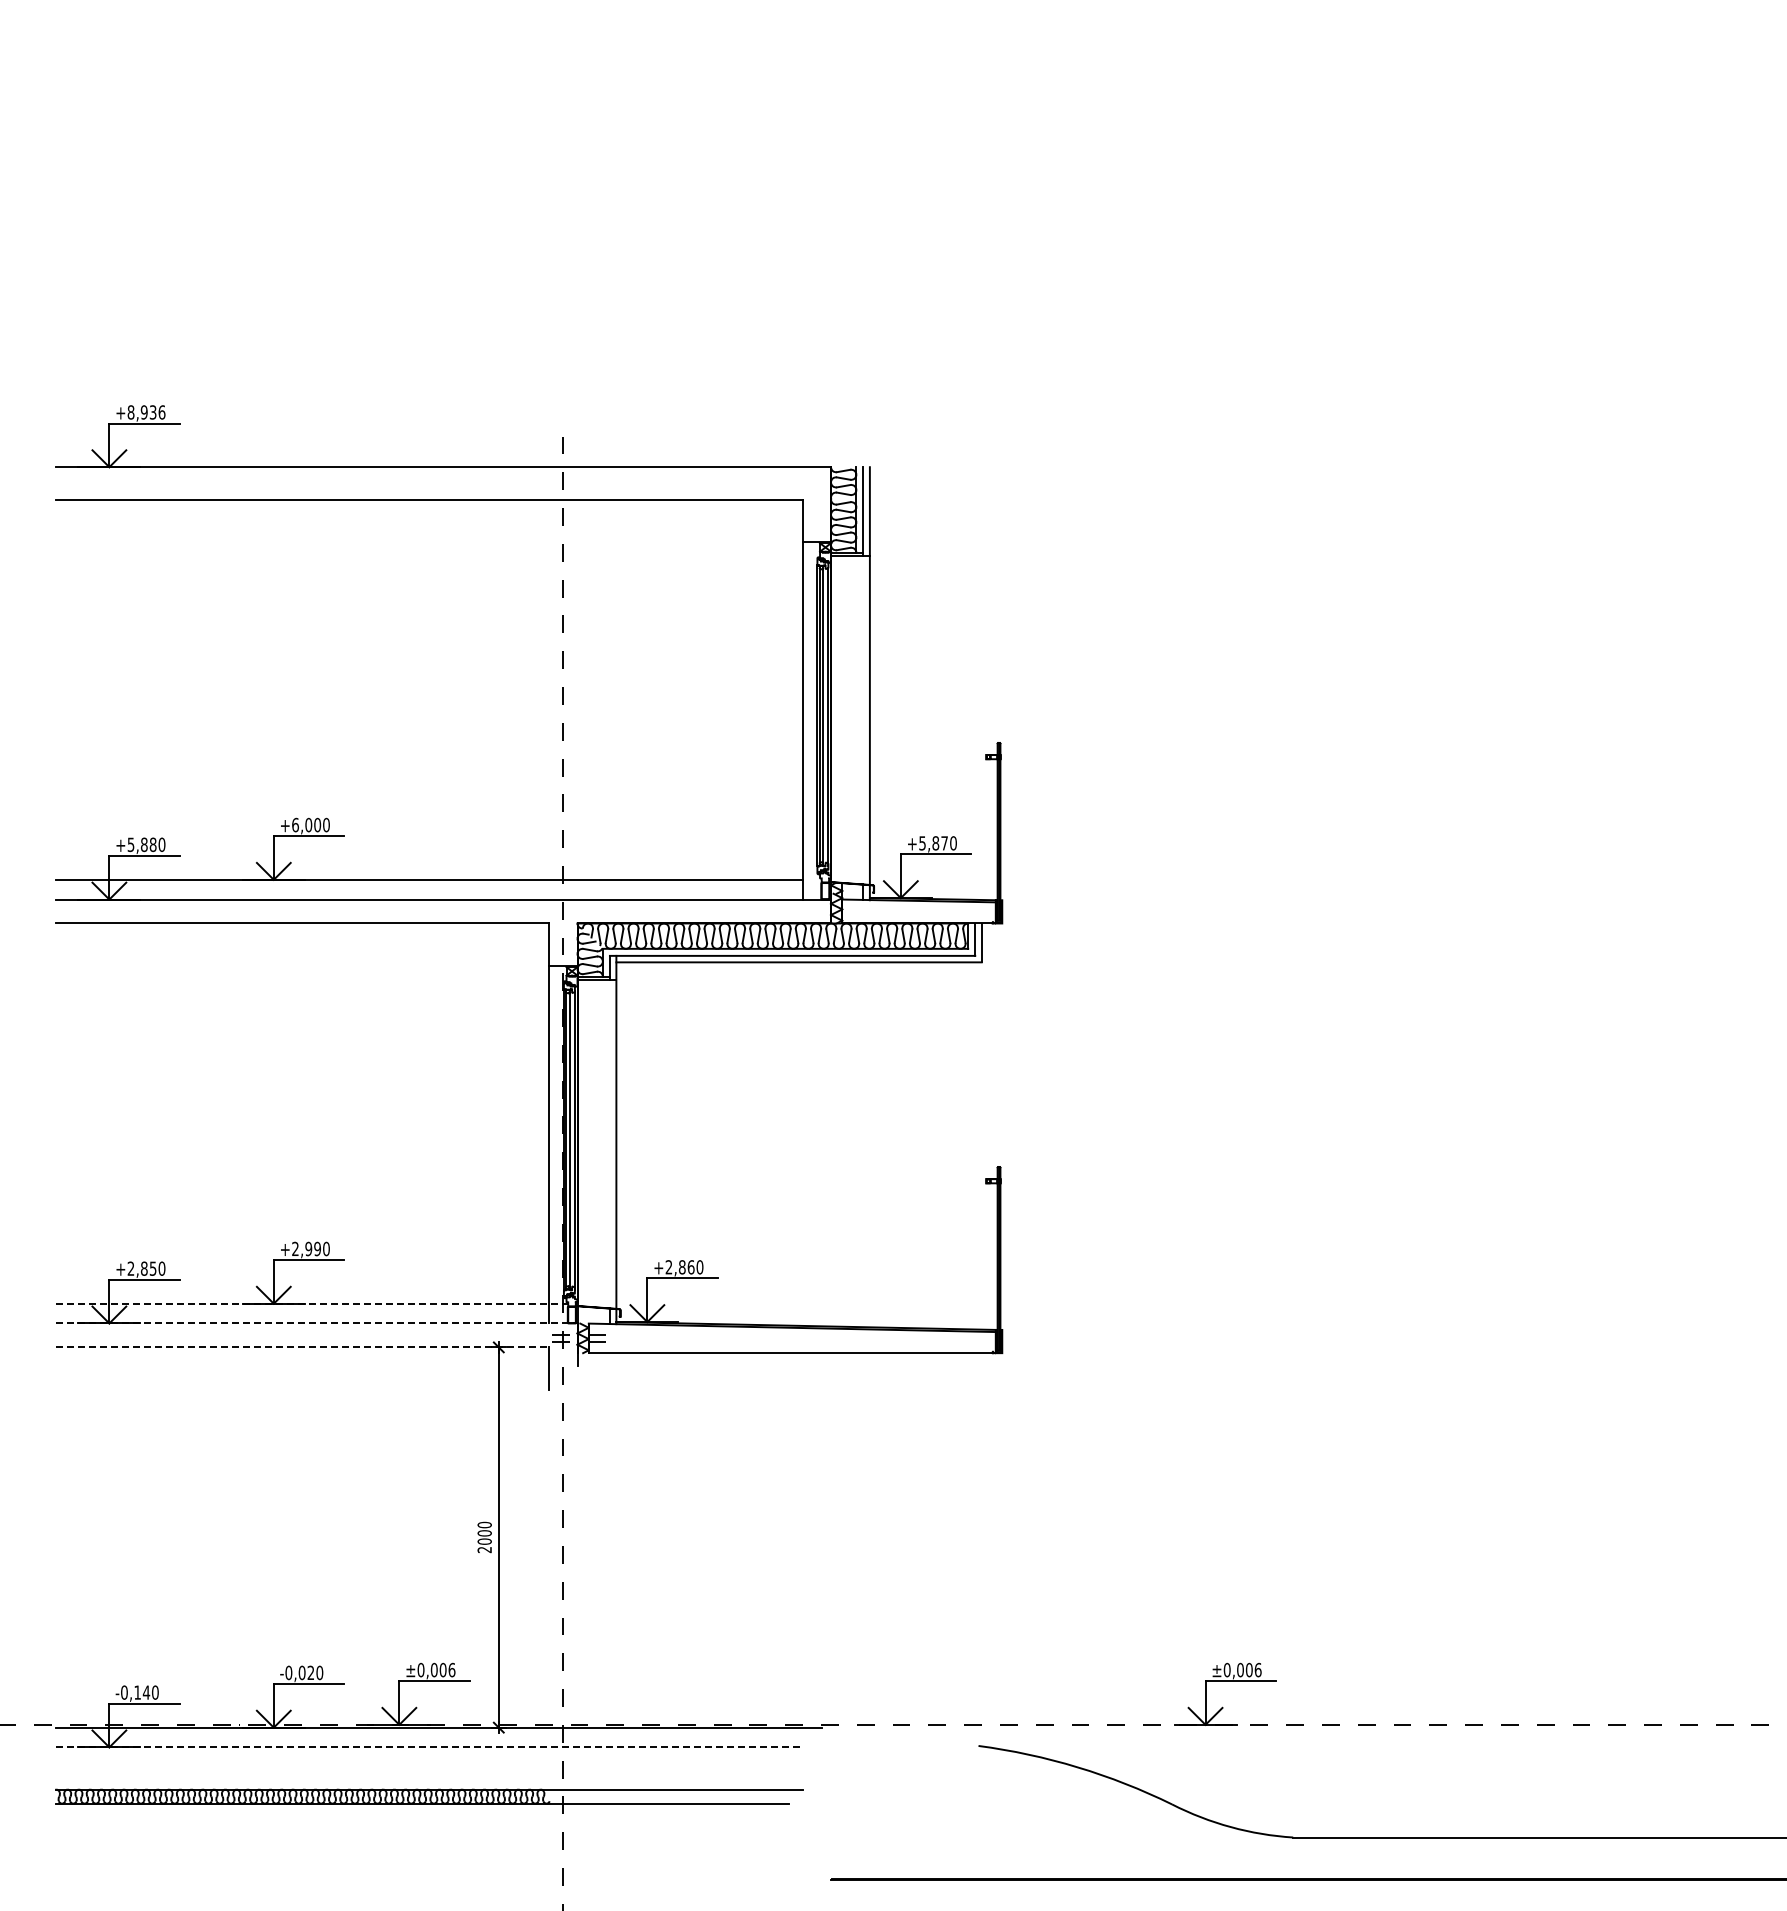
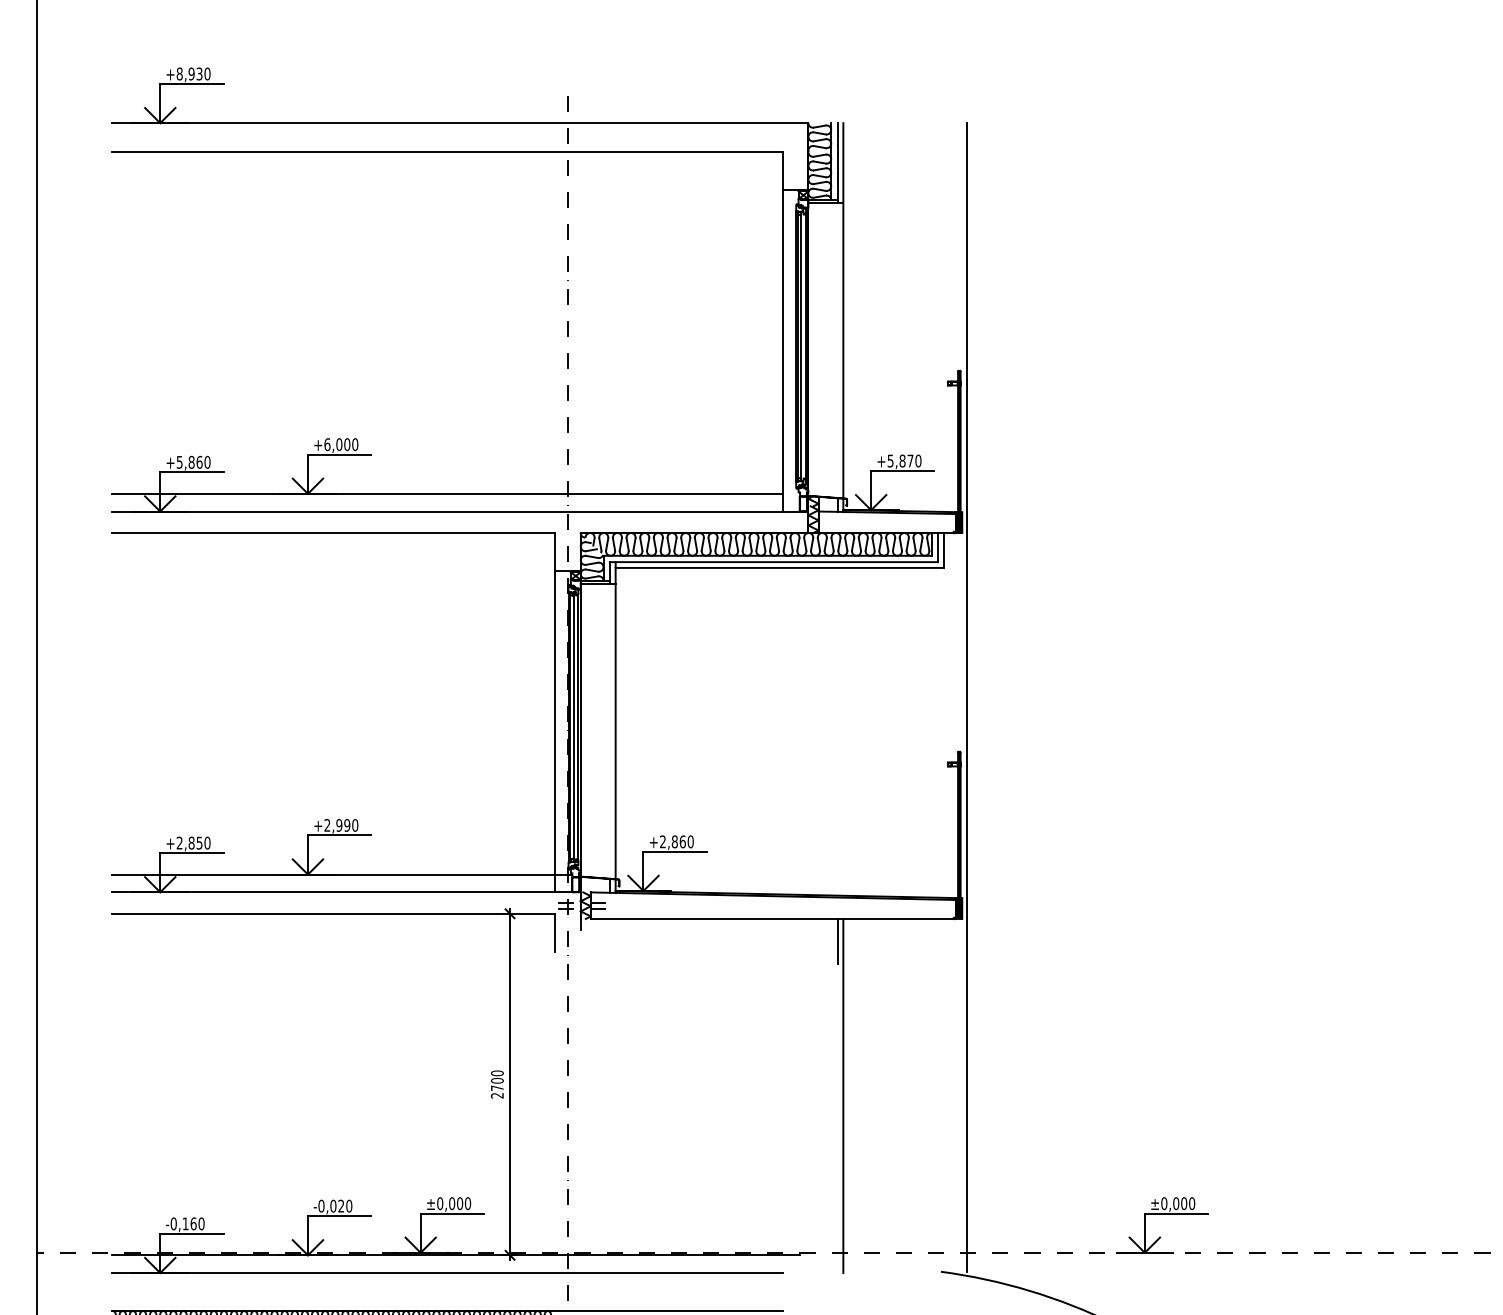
text: (161, 412) -> (207, 74), +8,936 -> +8,930
text: (152, 844) -> (198, 462), +5,880 -> +5,860
line: (1007, 1106) -> (966, 697), added
line: (312, 1303) -> (342, 874), dashed -> solid
line: (316, 1323) -> (346, 892), dashed -> solid
line: (302, 1347) -> (333, 913), dashed -> solid
line: (864, 1378) -> (838, 941), added
text: (484, 1541) -> (497, 1088), 2000 -> 2700
line: (869, 1550) -> (842, 1096), added
text: (451, 1669) -> (467, 1203), ±0,006 -> ±0,000
text: (1258, 1669) -> (1192, 1203), ±0,006 -> ±0,000
text: (146, 1692) -> (193, 1223), -0,140 -> -0,160
line: (429, 1747) -> (447, 1273), dashed -> solid

